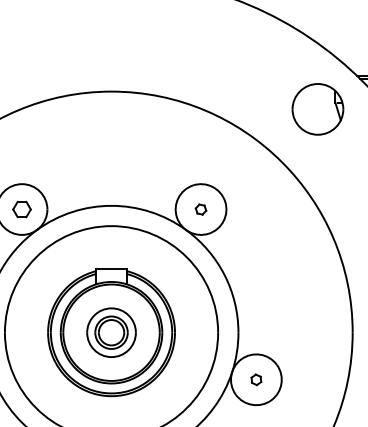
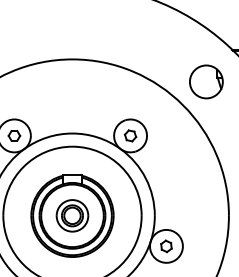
part: (318, 108) -> (206, 81), moved
part: (200, 208) -> (130, 135), size x1.67
part: (256, 379) -> (166, 246), size x1.67

